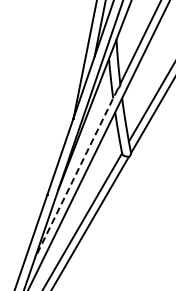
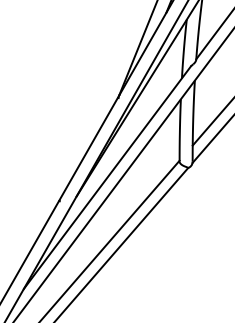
line: (76, 174) -> (107, 178), dashed -> solid

